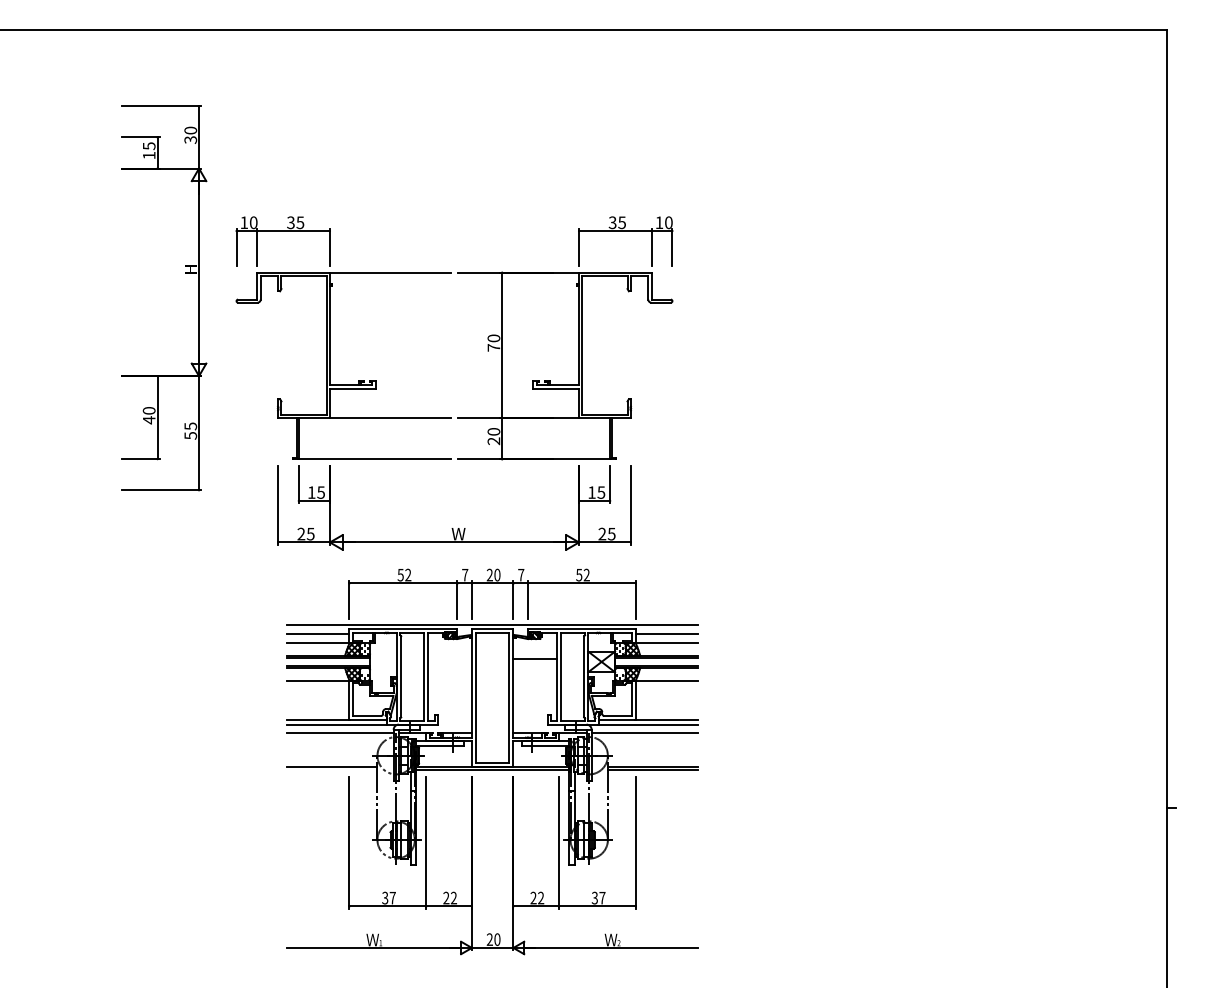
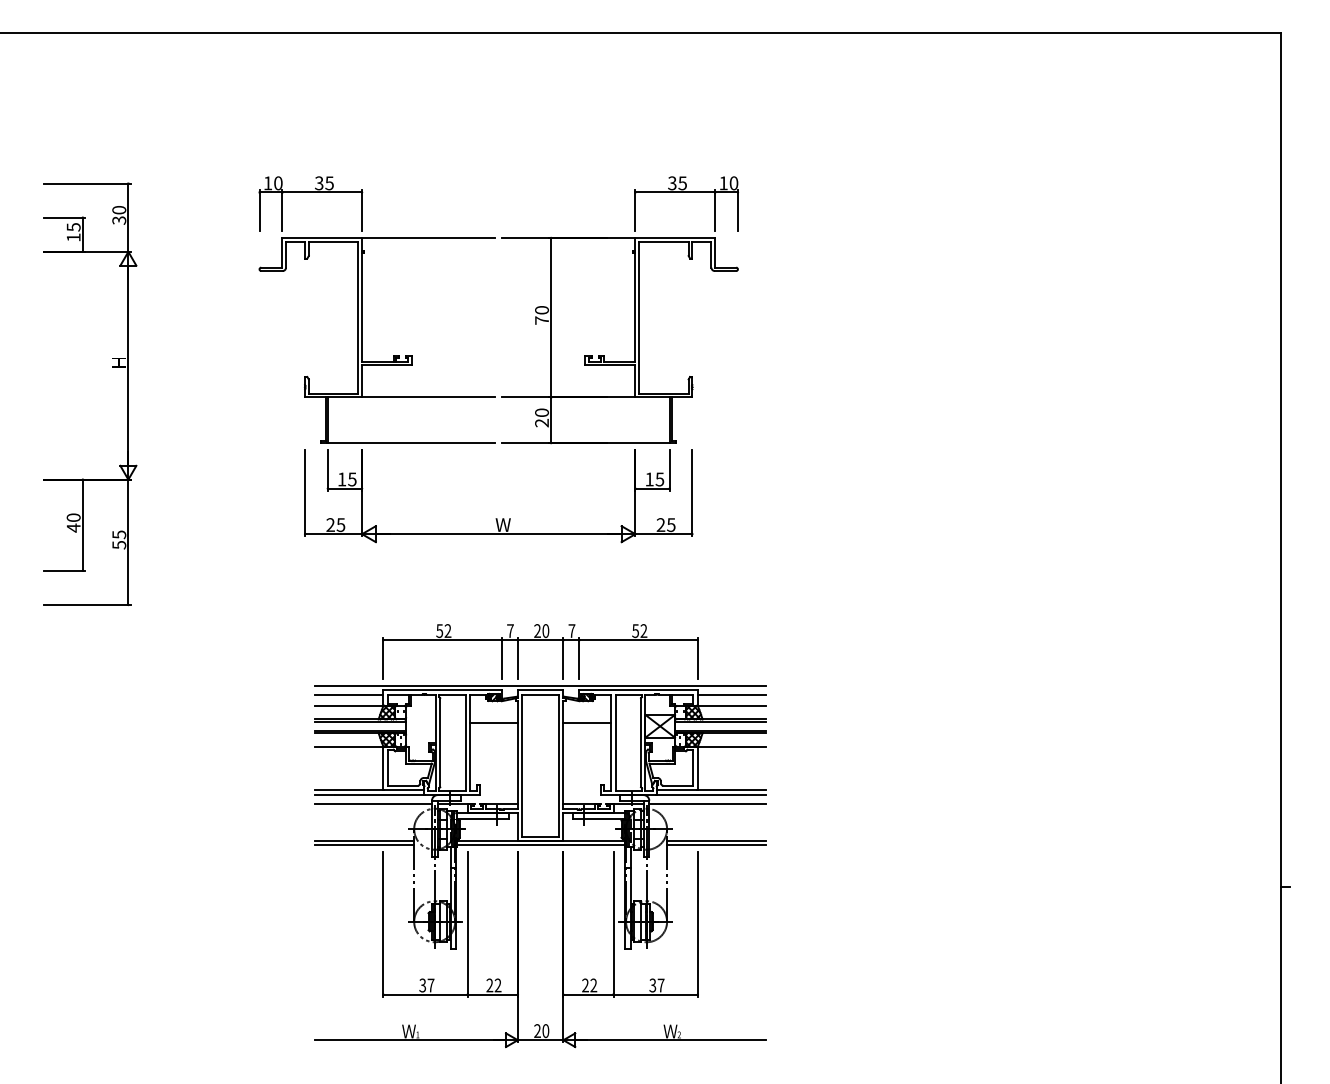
part: (184, 273) -> (112, 367), moved
part: (451, 417) -> (495, 396), moved
line: (449, 658) -> (493, 722), added
line: (332, 770) -> (364, 845), added

